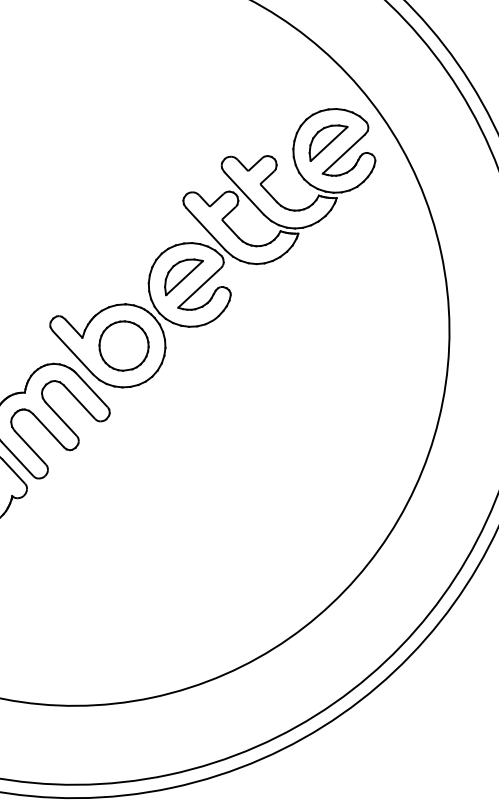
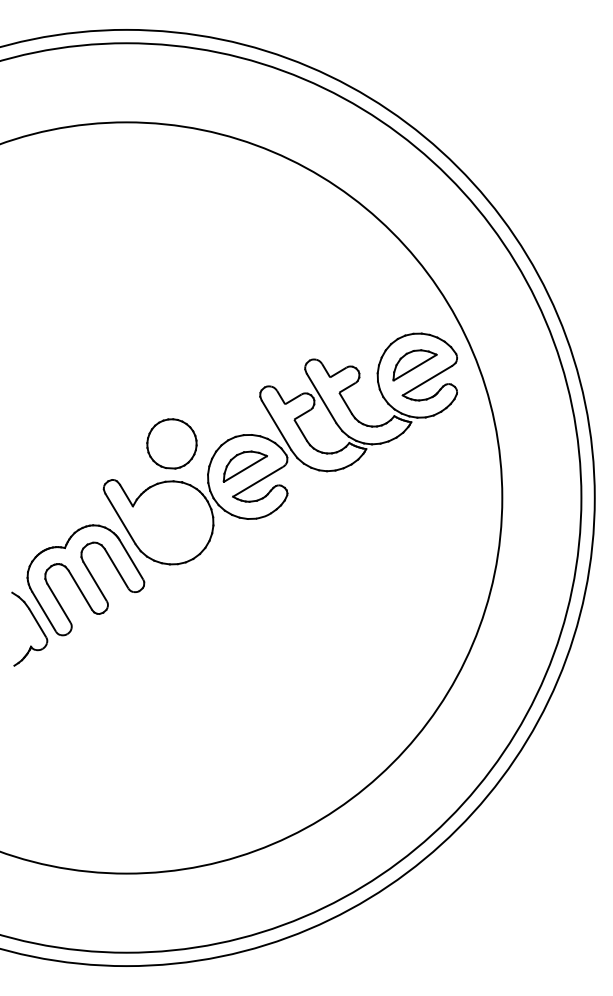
part: (123, 345) -> (171, 443), moved

